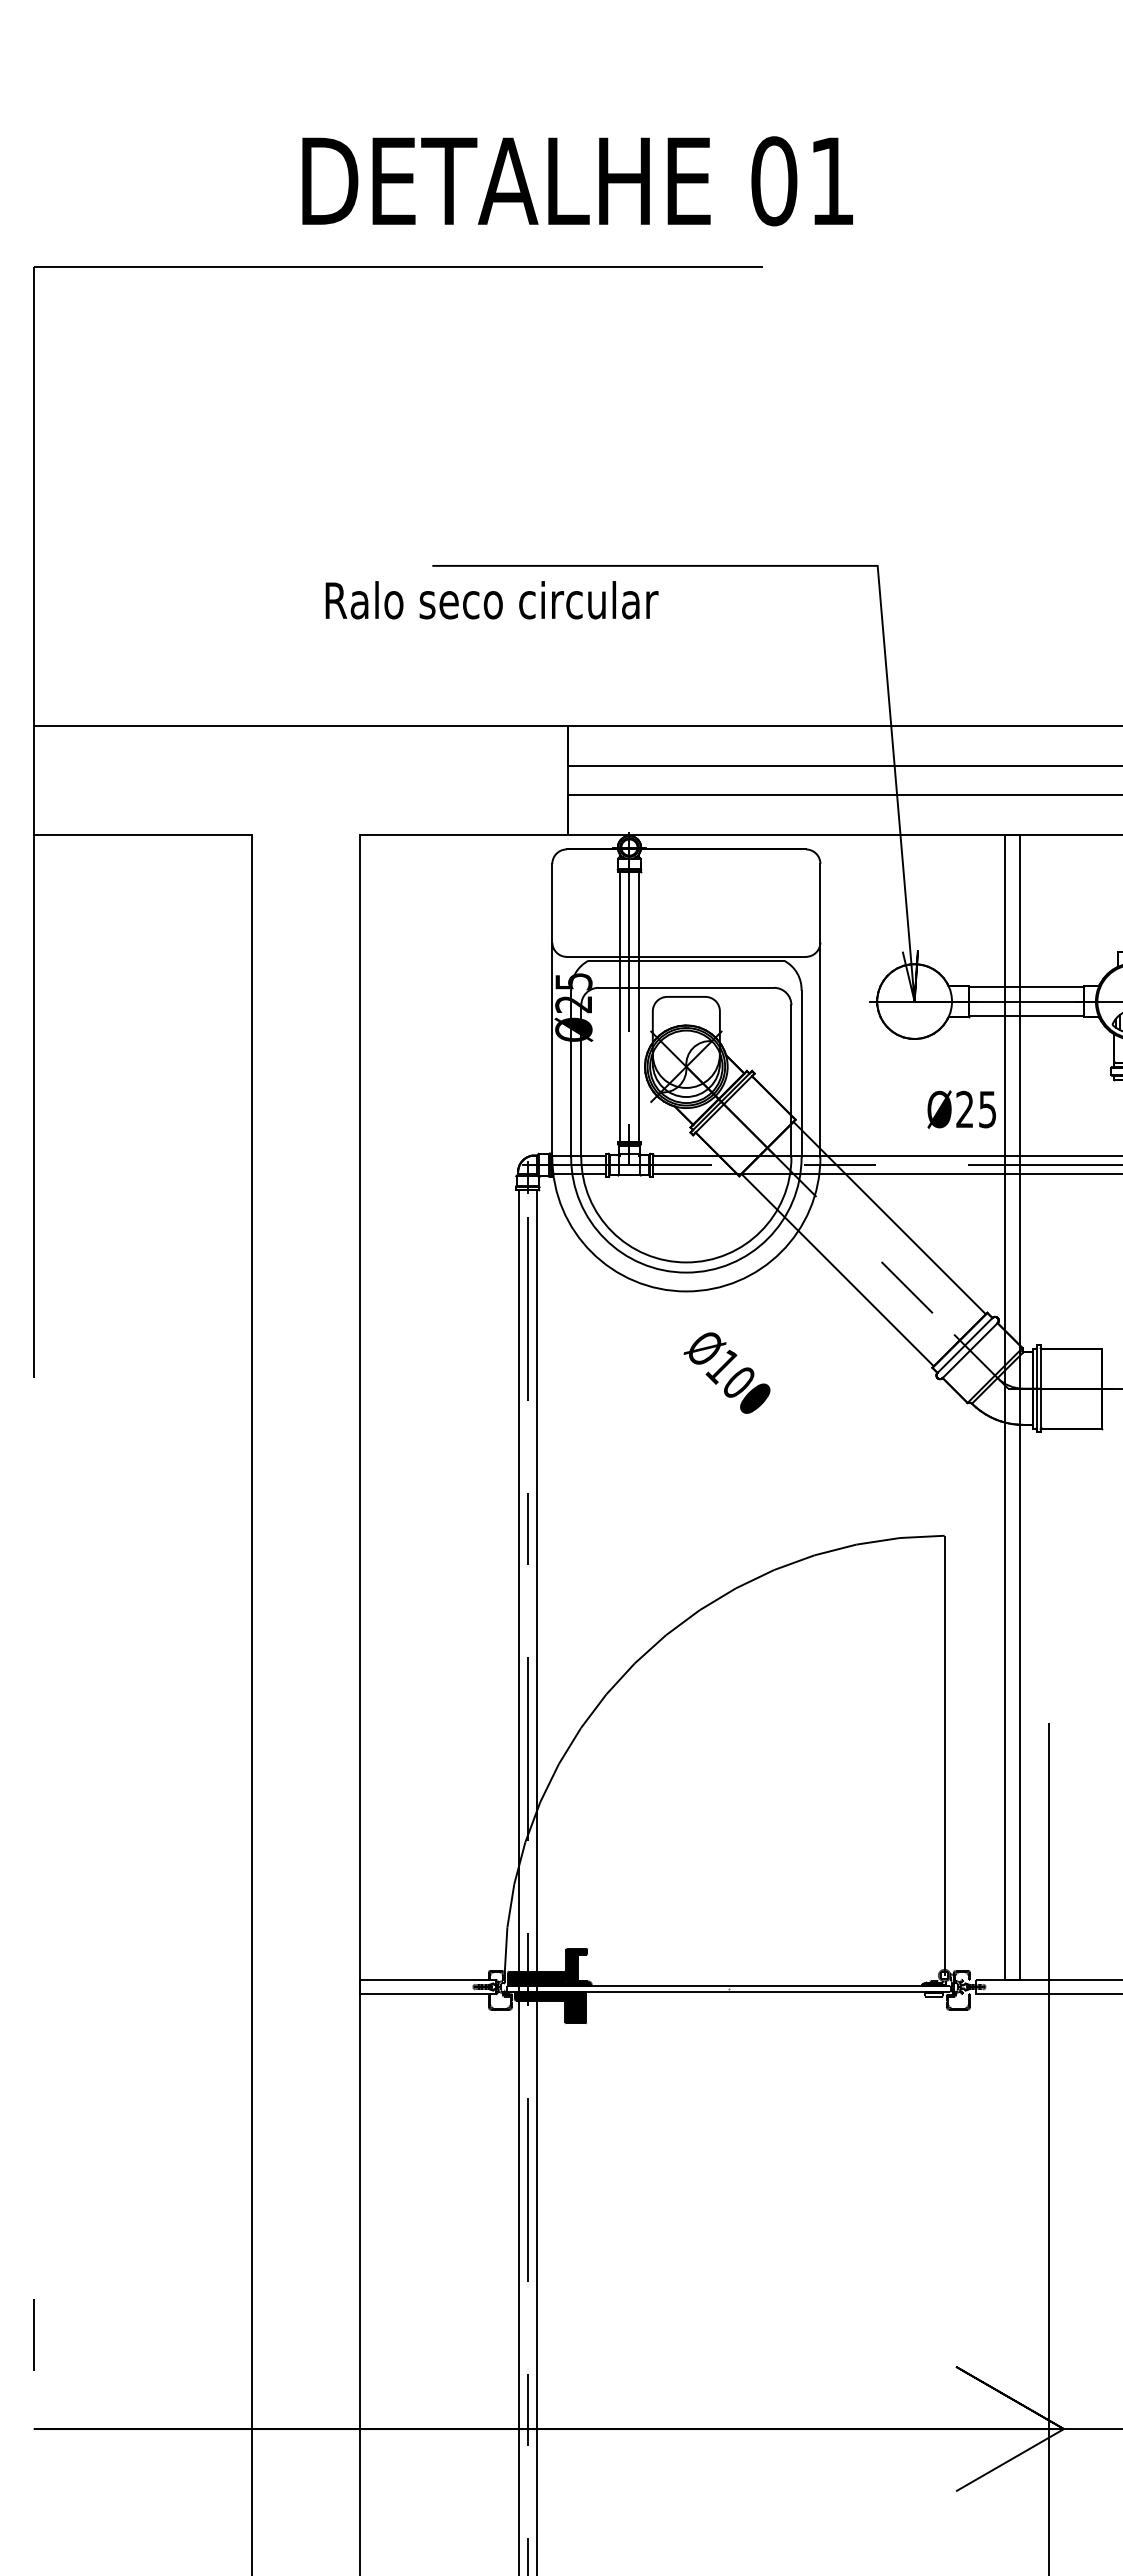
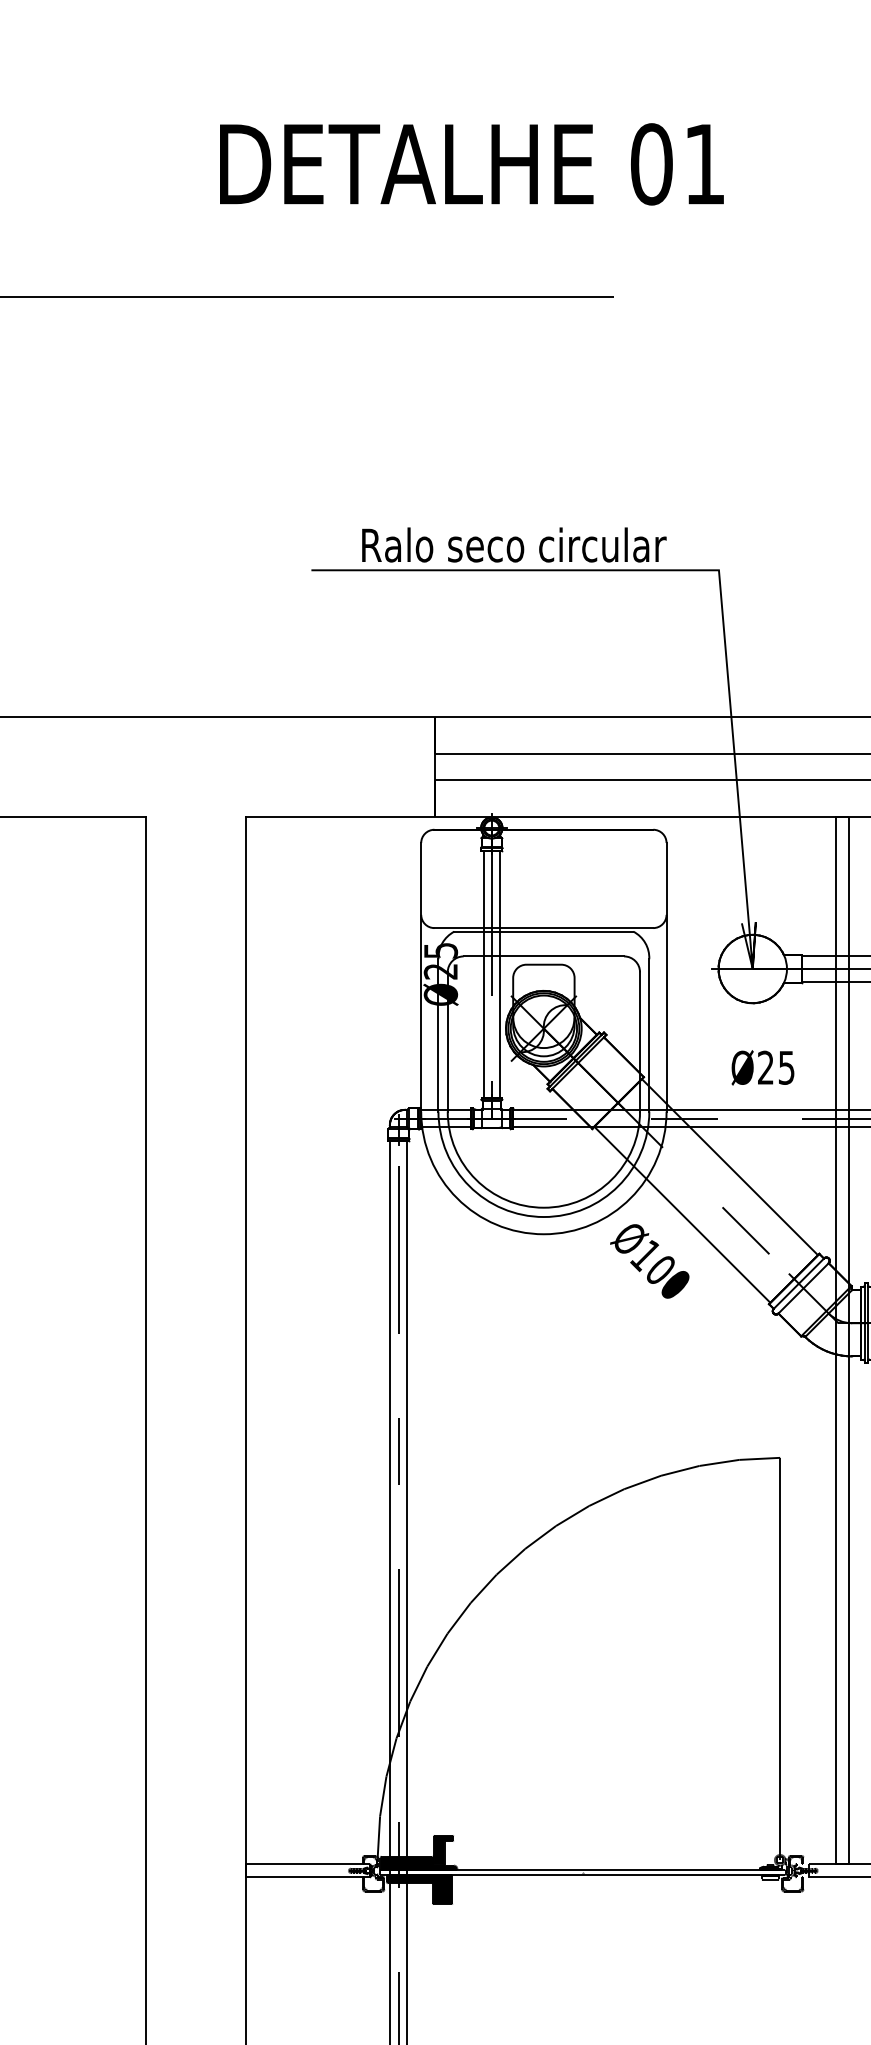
text: (577, 181) -> (471, 164), moved
text: (491, 600) -> (513, 545), moved
text: (961, 1109) -> (762, 1067), moved
text: (726, 1372) -> (649, 1260), moved

